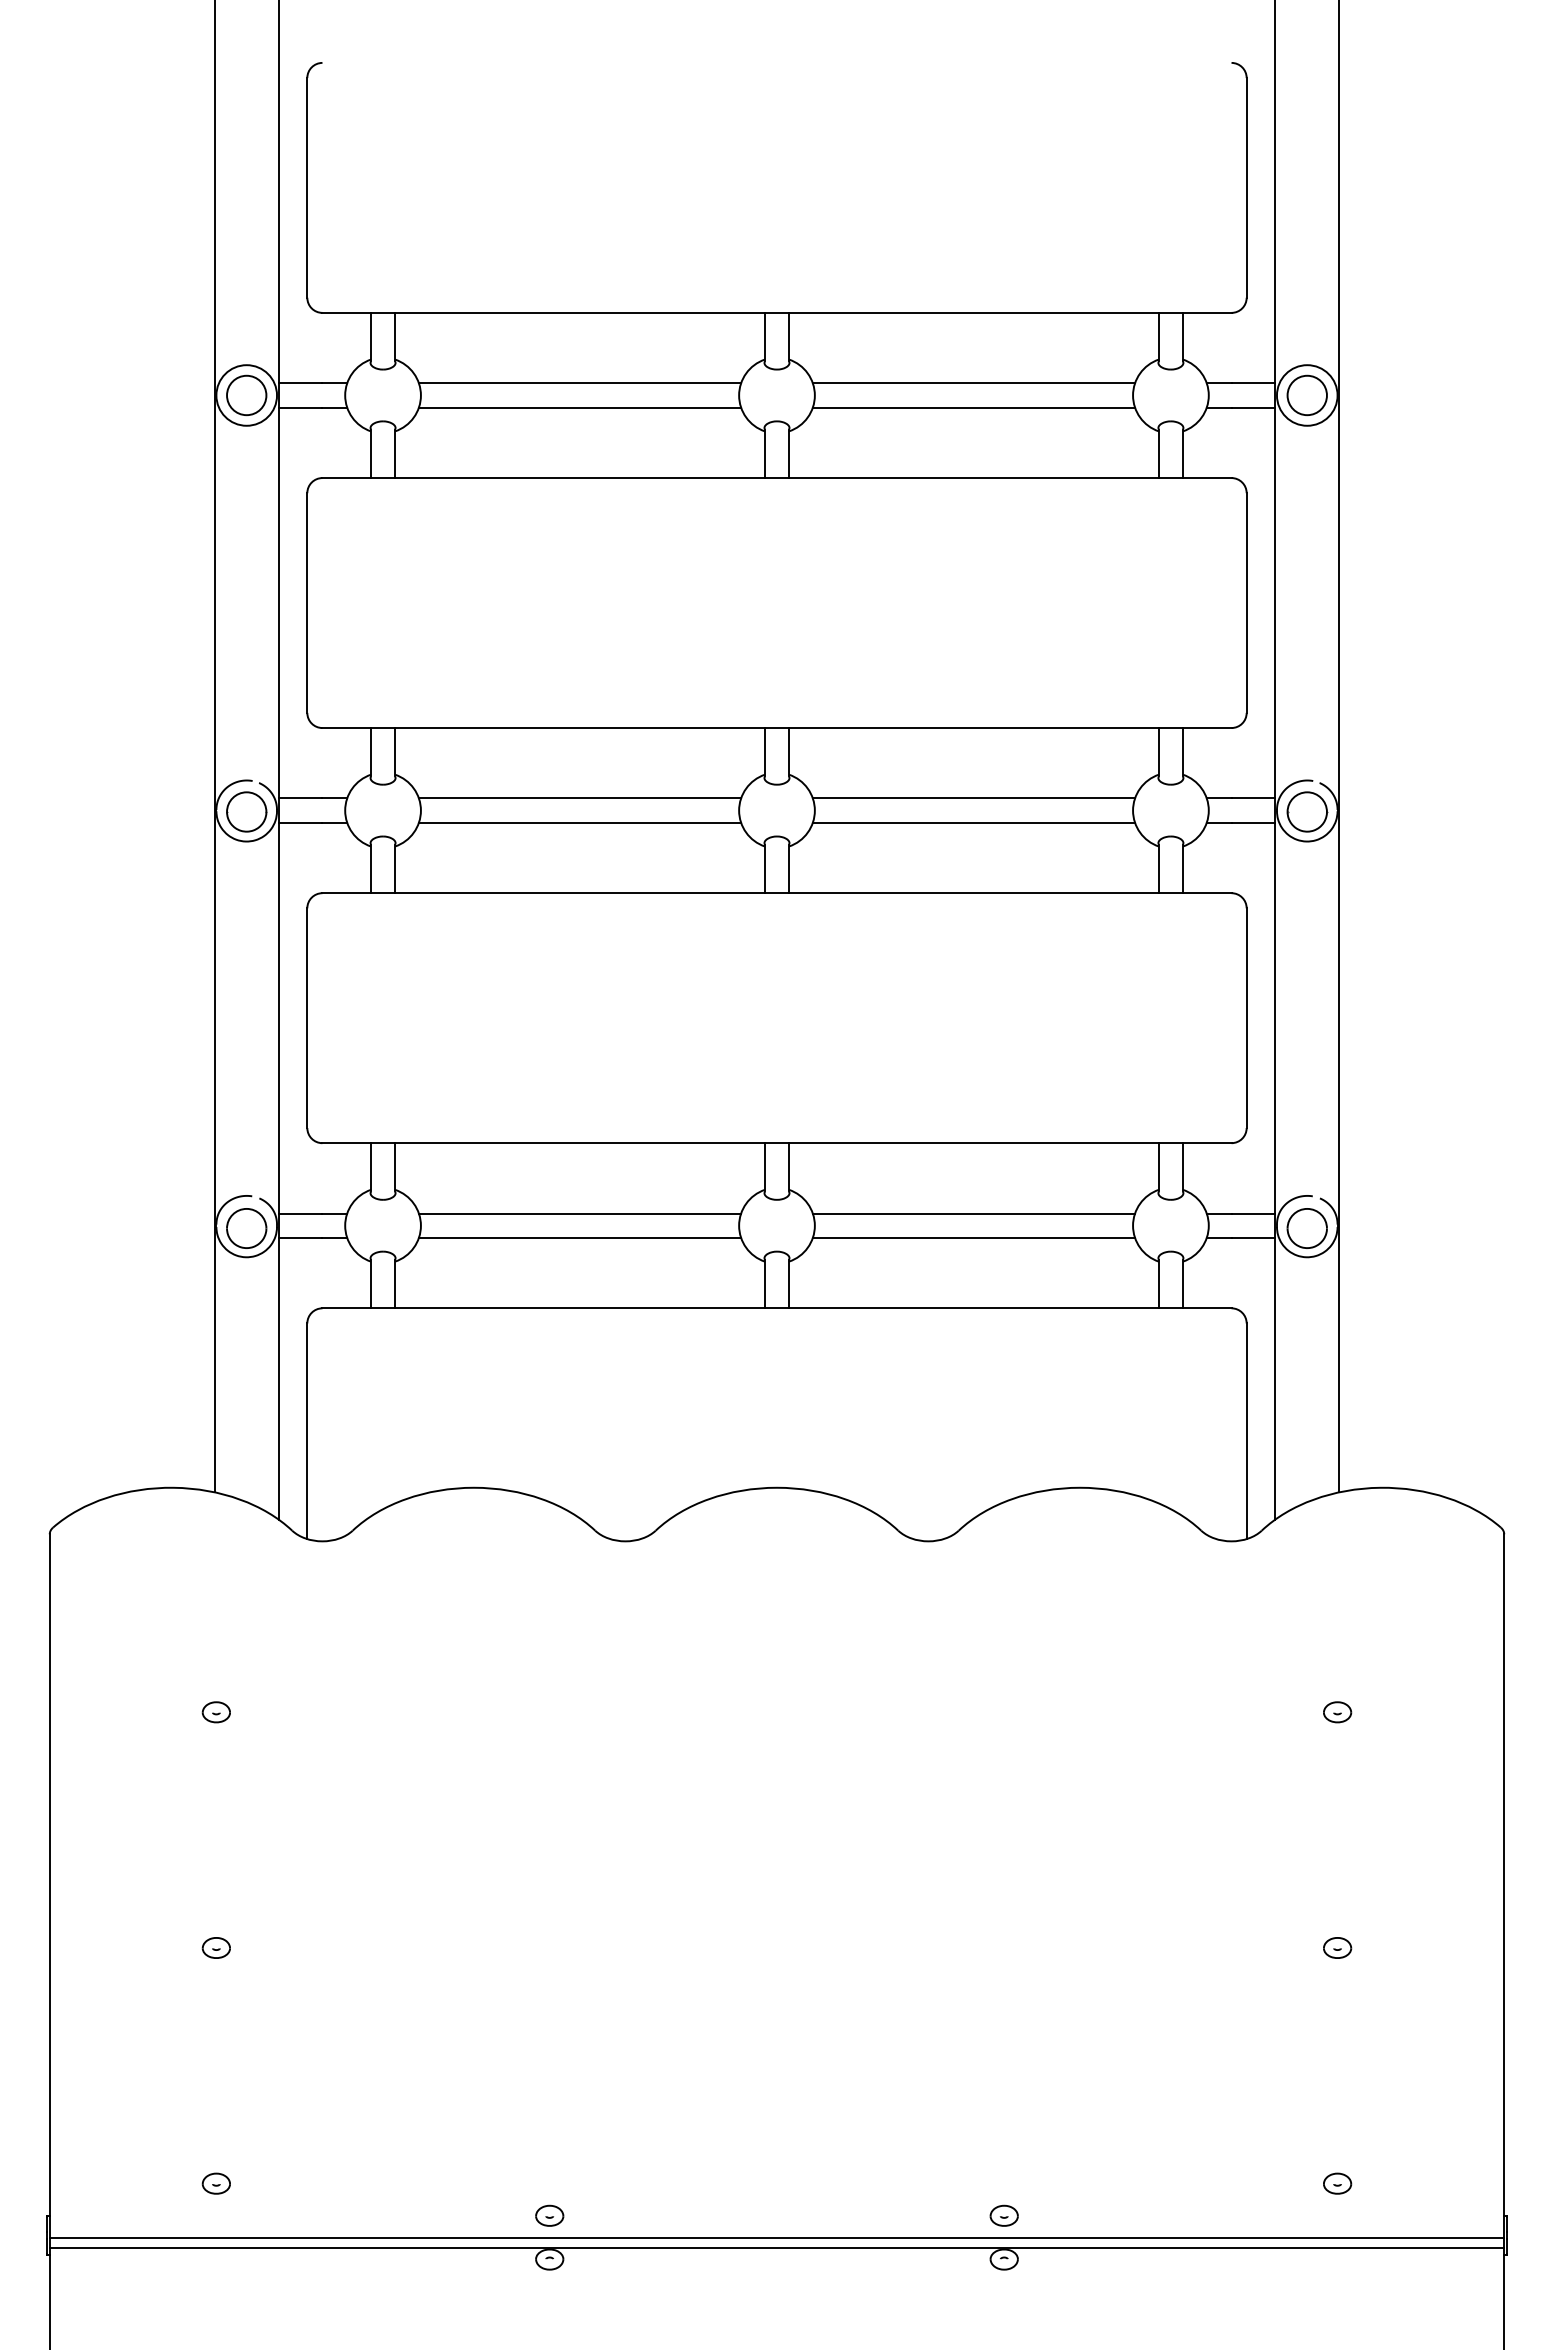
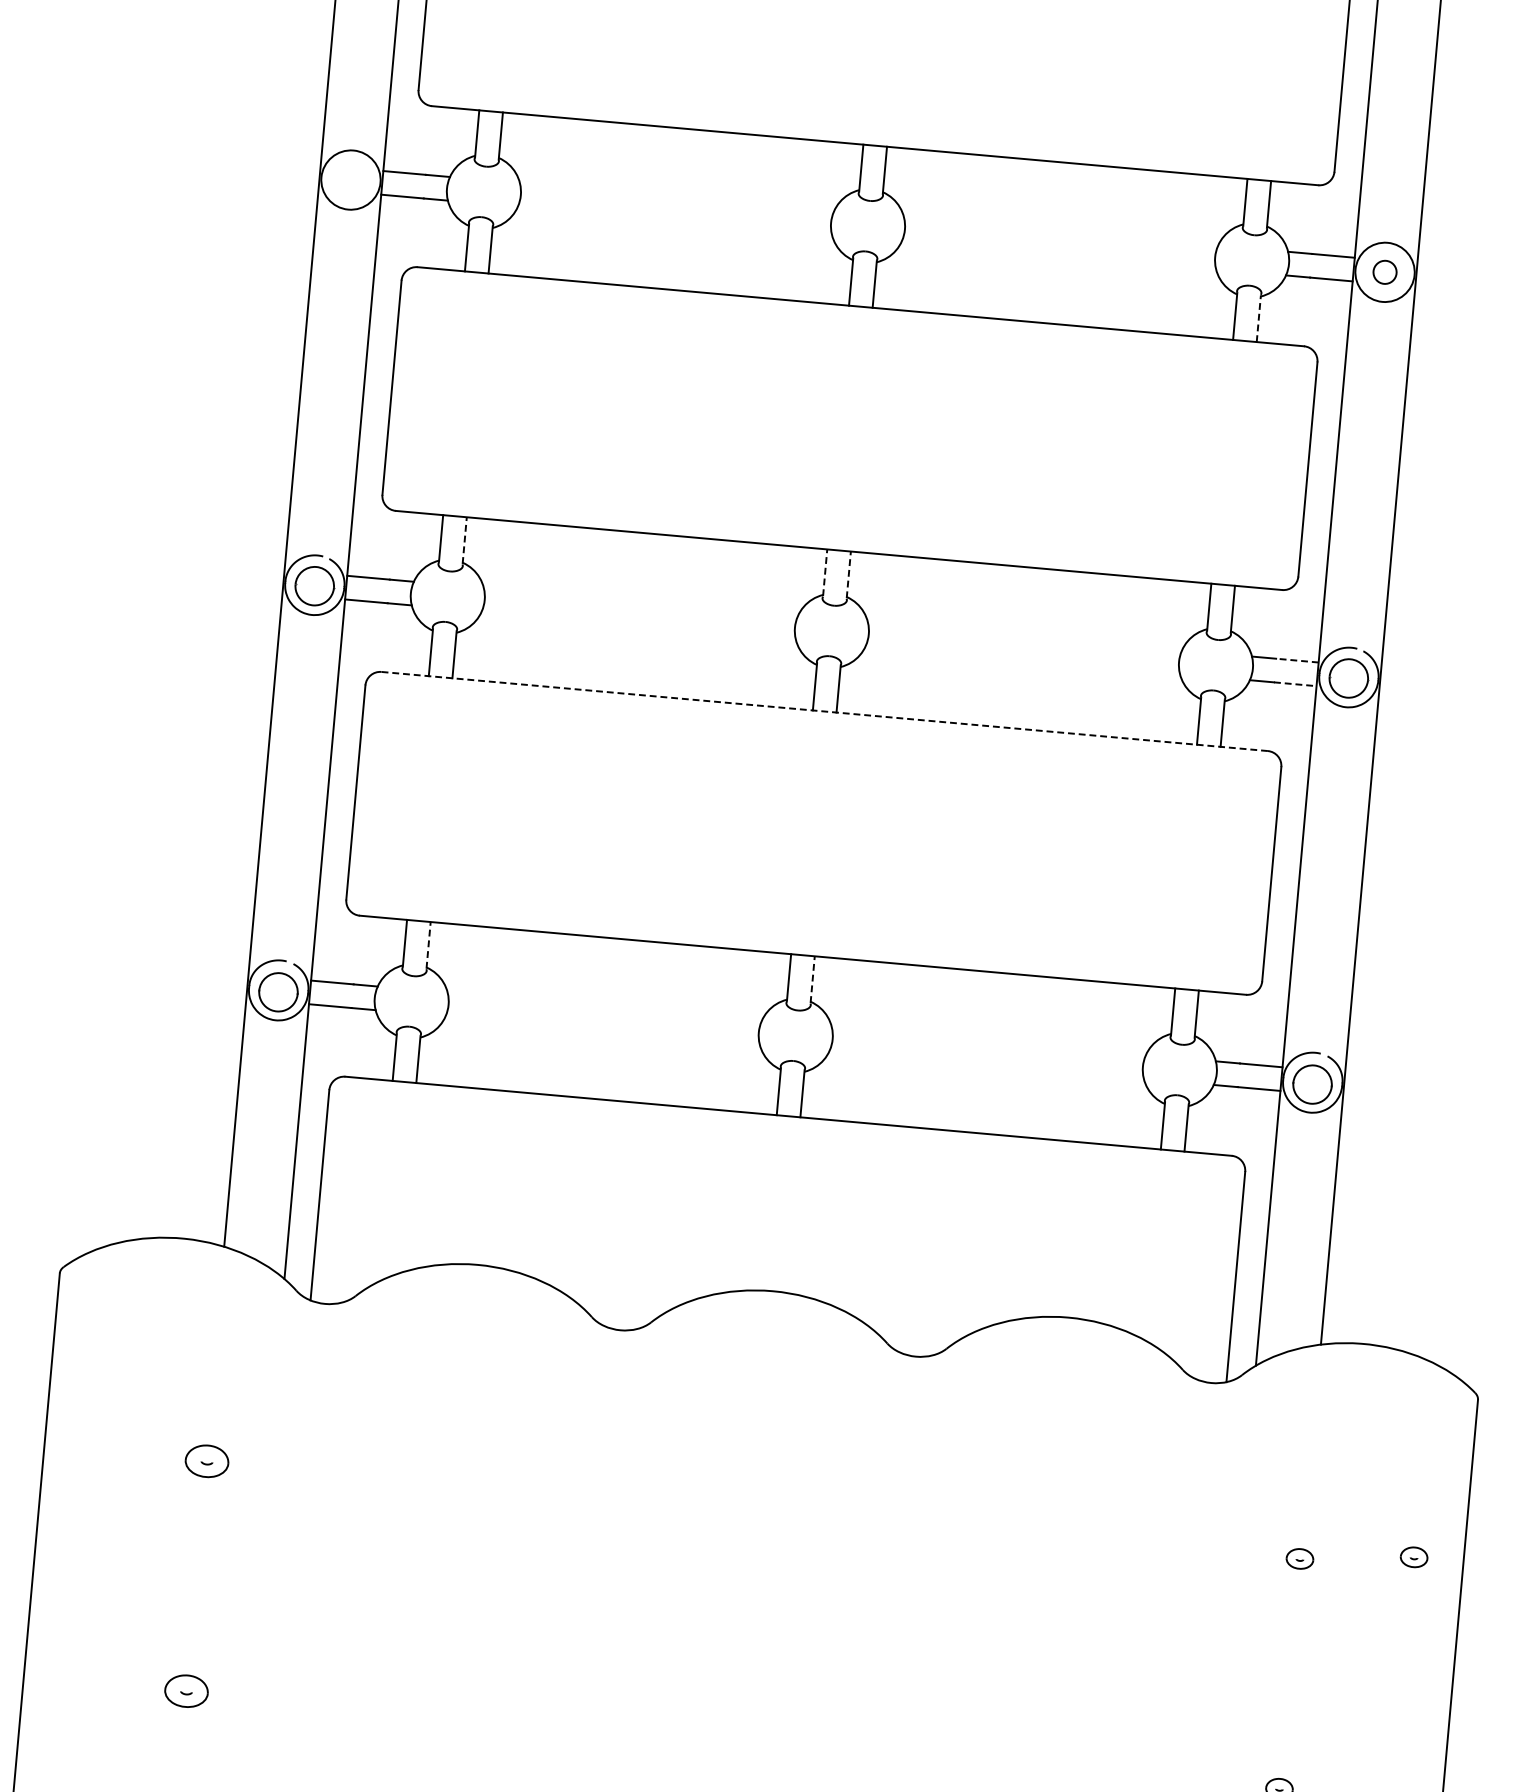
line: (579, 383) -> (676, 197), removed
line: (973, 383) -> (1060, 231), removed
circle: (246, 395) -> (350, 180), removed
circle: (1306, 395) -> (1384, 272), size x0.6
line: (579, 407) -> (674, 220), removed
line: (973, 407) -> (1058, 255), removed
line: (1183, 454) -> (1259, 319), solid -> dashed
line: (395, 751) -> (465, 540), solid -> dashed
line: (764, 751) -> (824, 572), solid -> dashed
line: (789, 751) -> (849, 574), solid -> dashed
line: (579, 798) -> (640, 601), removed
line: (973, 798) -> (1024, 636), removed
line: (1253, 798) -> (1297, 660), solid -> dashed
line: (579, 822) -> (638, 625), removed
line: (973, 822) -> (1022, 659), removed
line: (1253, 822) -> (1295, 684), solid -> dashed
line: (777, 893) -> (825, 711), solid -> dashed
line: (395, 1167) -> (428, 945), solid -> dashed
line: (789, 1167) -> (813, 980), solid -> dashed
line: (579, 1213) -> (604, 1006), removed
line: (973, 1213) -> (988, 1040), removed
line: (579, 1237) -> (602, 1030), removed
line: (973, 1237) -> (986, 1064), removed
part: (1453, 1700) -> (1414, 1557), added
part: (215, 1712) -> (205, 1461), size x1.6
part: (215, 1947) -> (185, 1690), size x1.6

